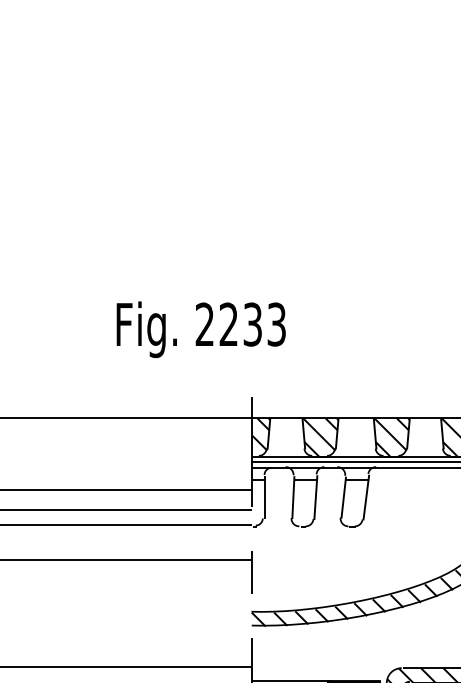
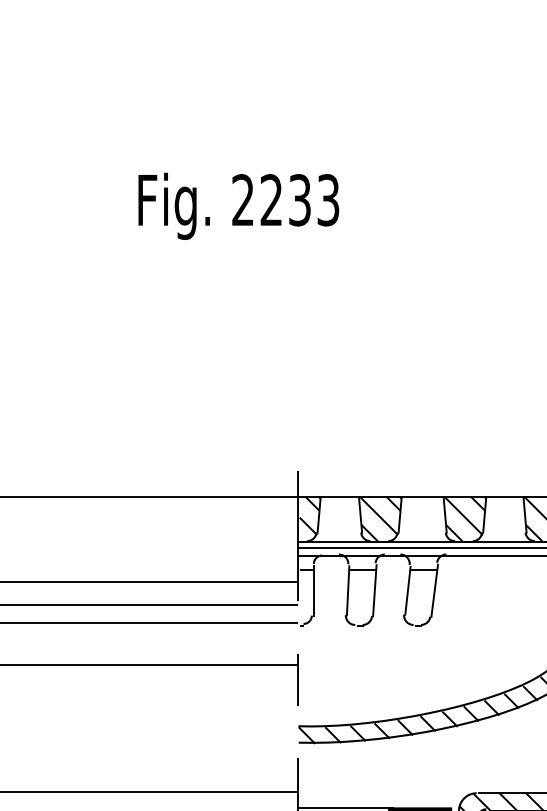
text: (200, 329) -> (237, 206), moved

